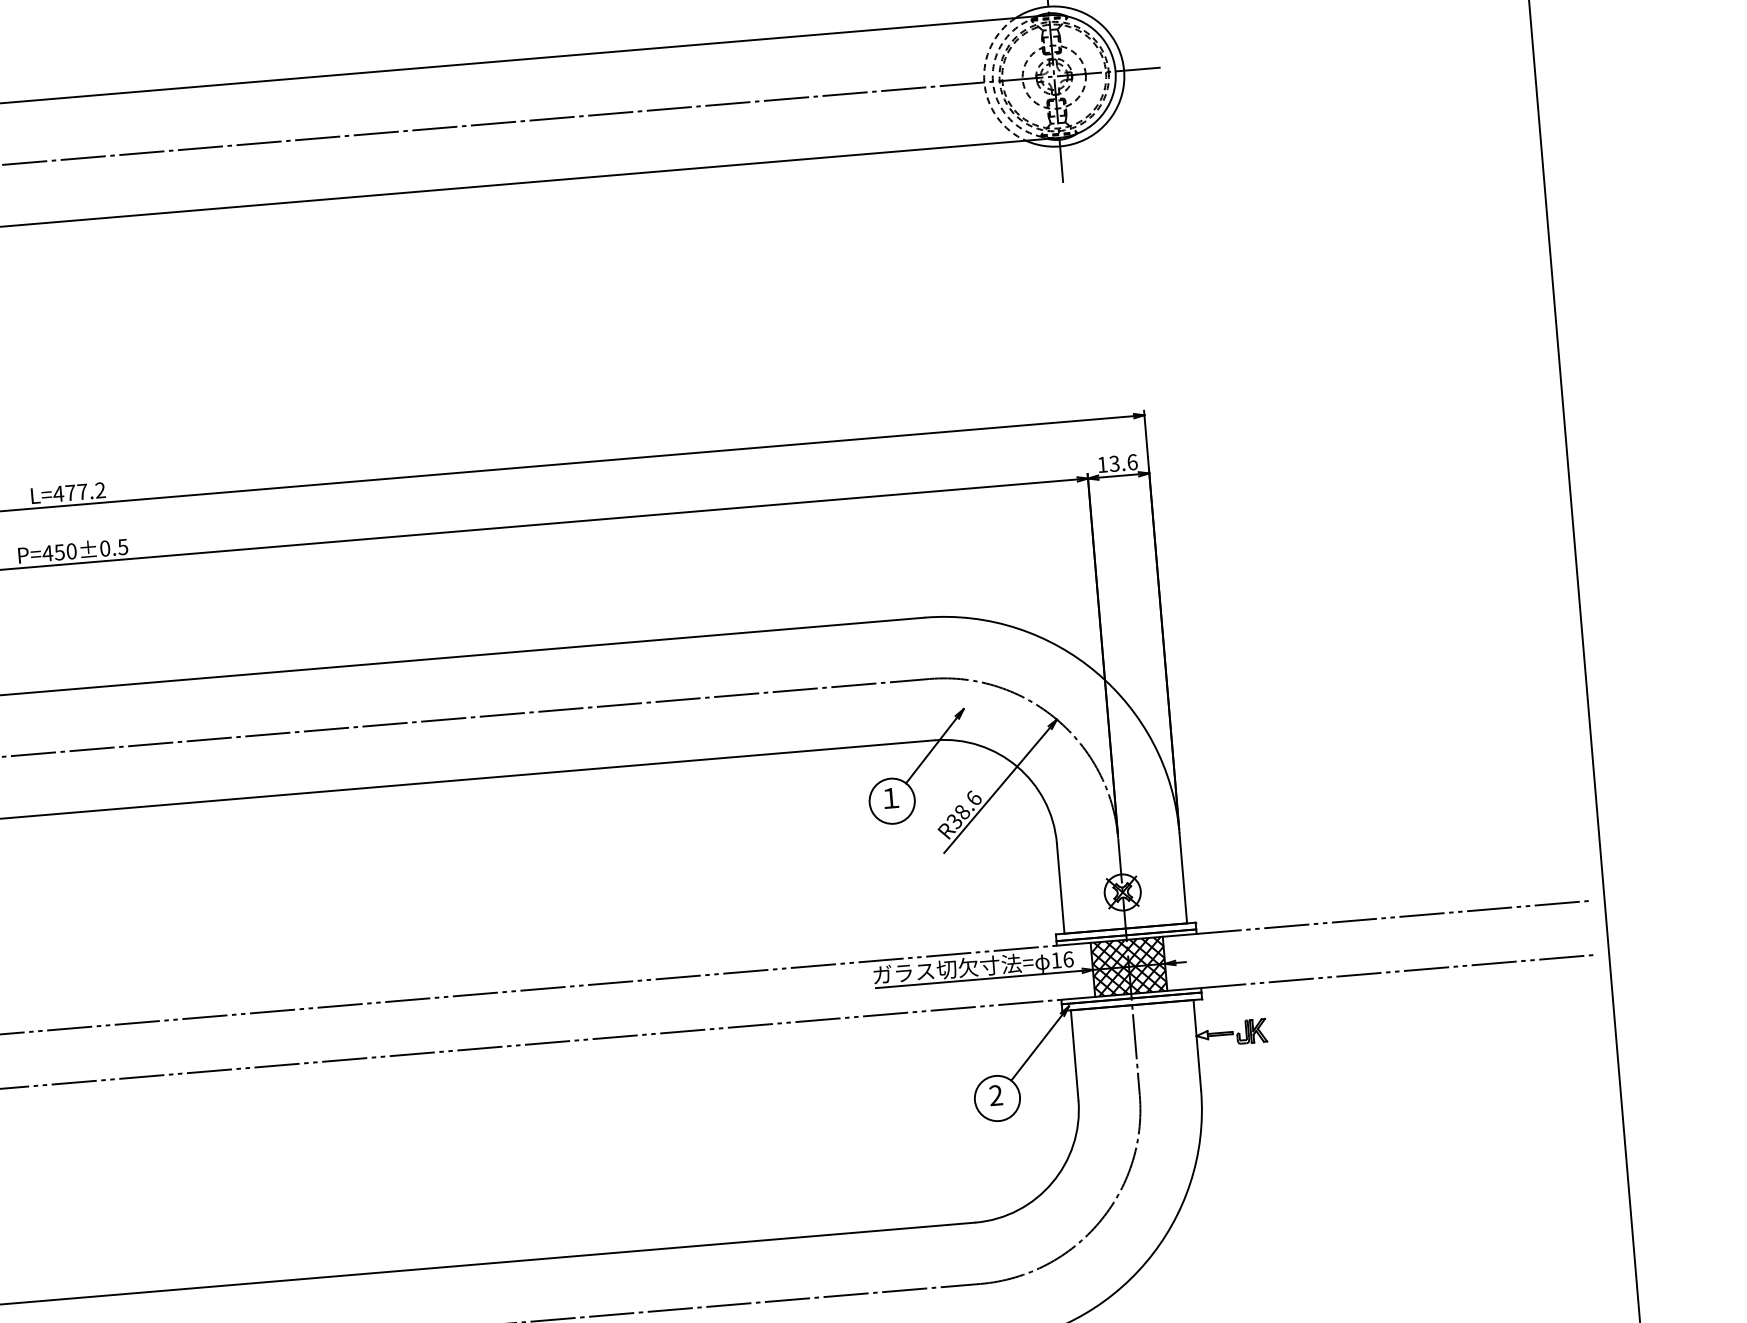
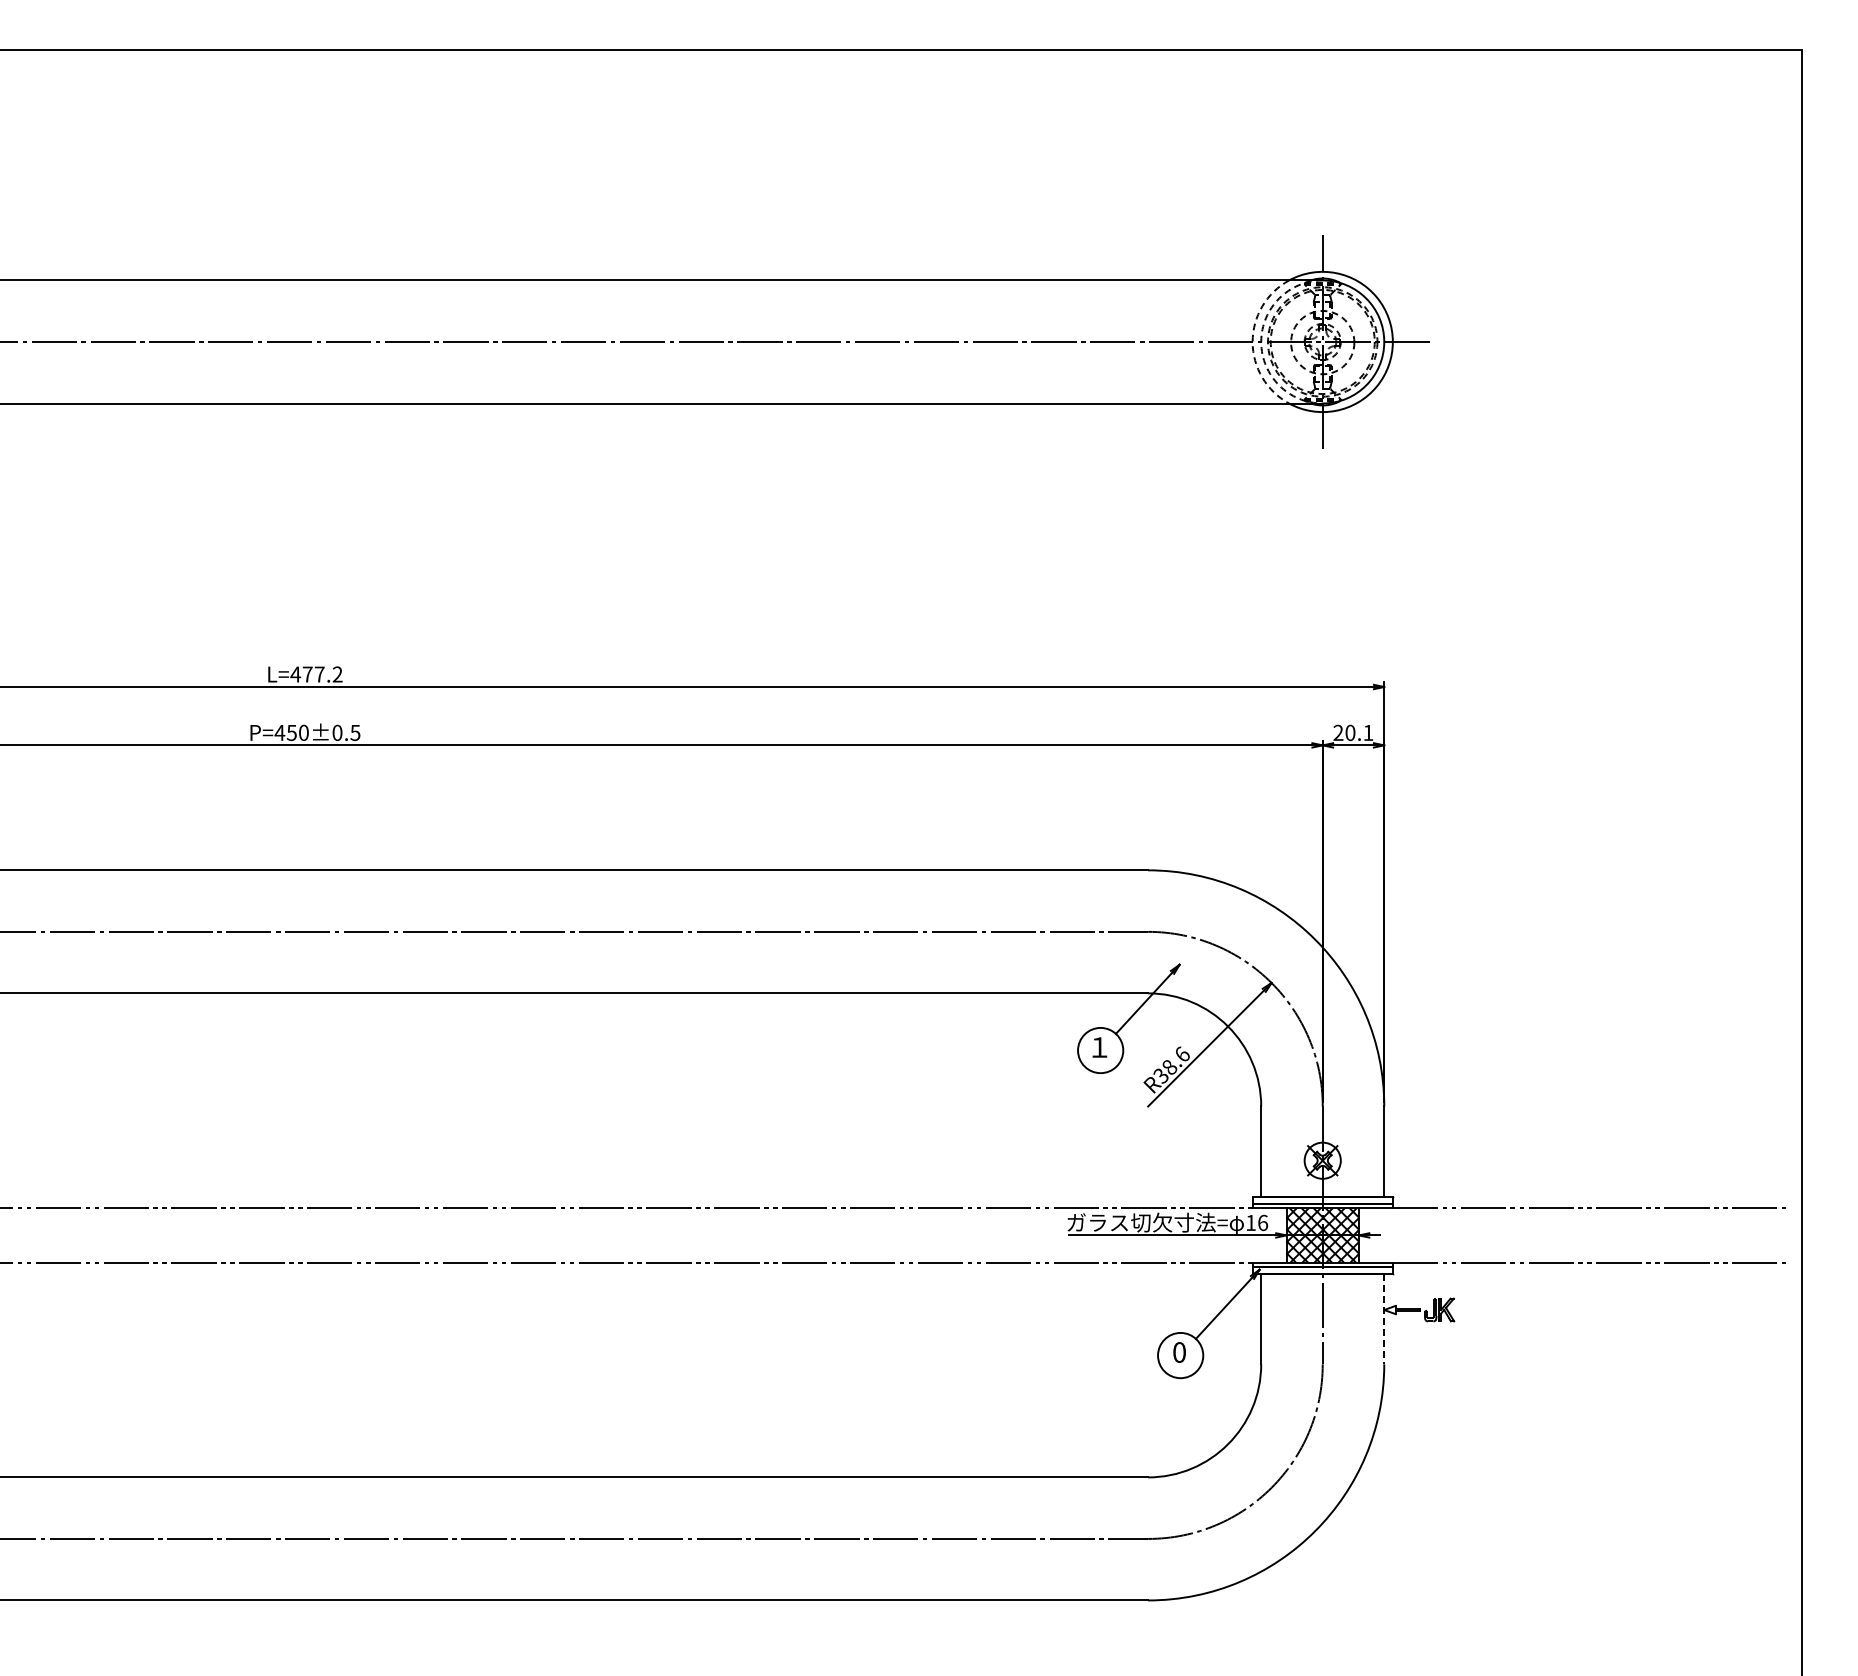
text: (1117, 463) -> (1353, 732), 13.6 -> 20.1
line: (1197, 1045) -> (1384, 1319), solid -> dashed
text: (996, 1095) -> (1179, 1352), 2 -> 0

